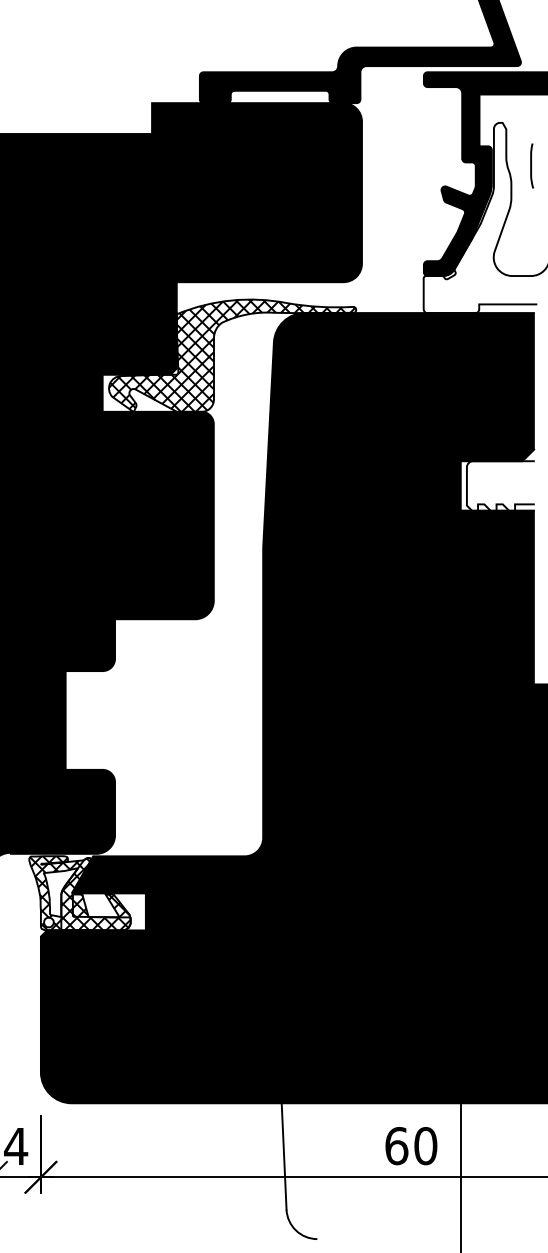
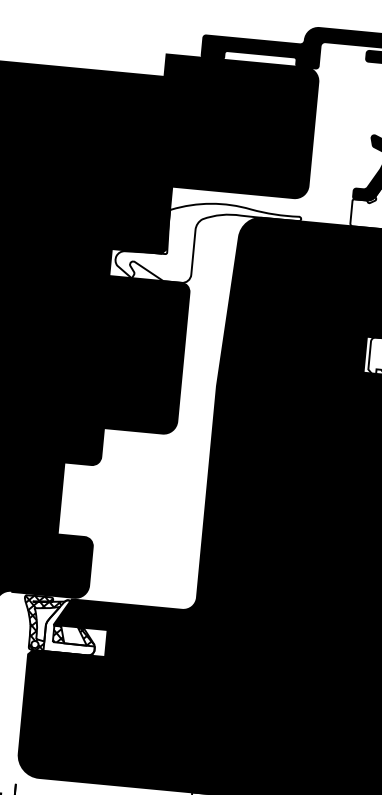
hatch: (232, 355) -> (207, 243), removed
hatch: (95, 894) -> (70, 627), removed

